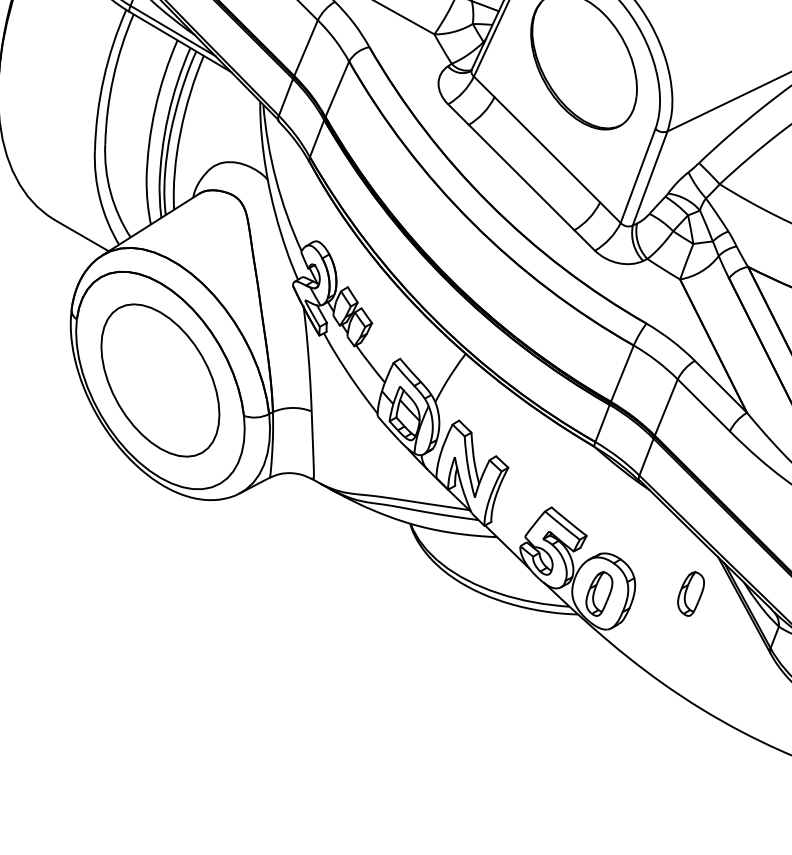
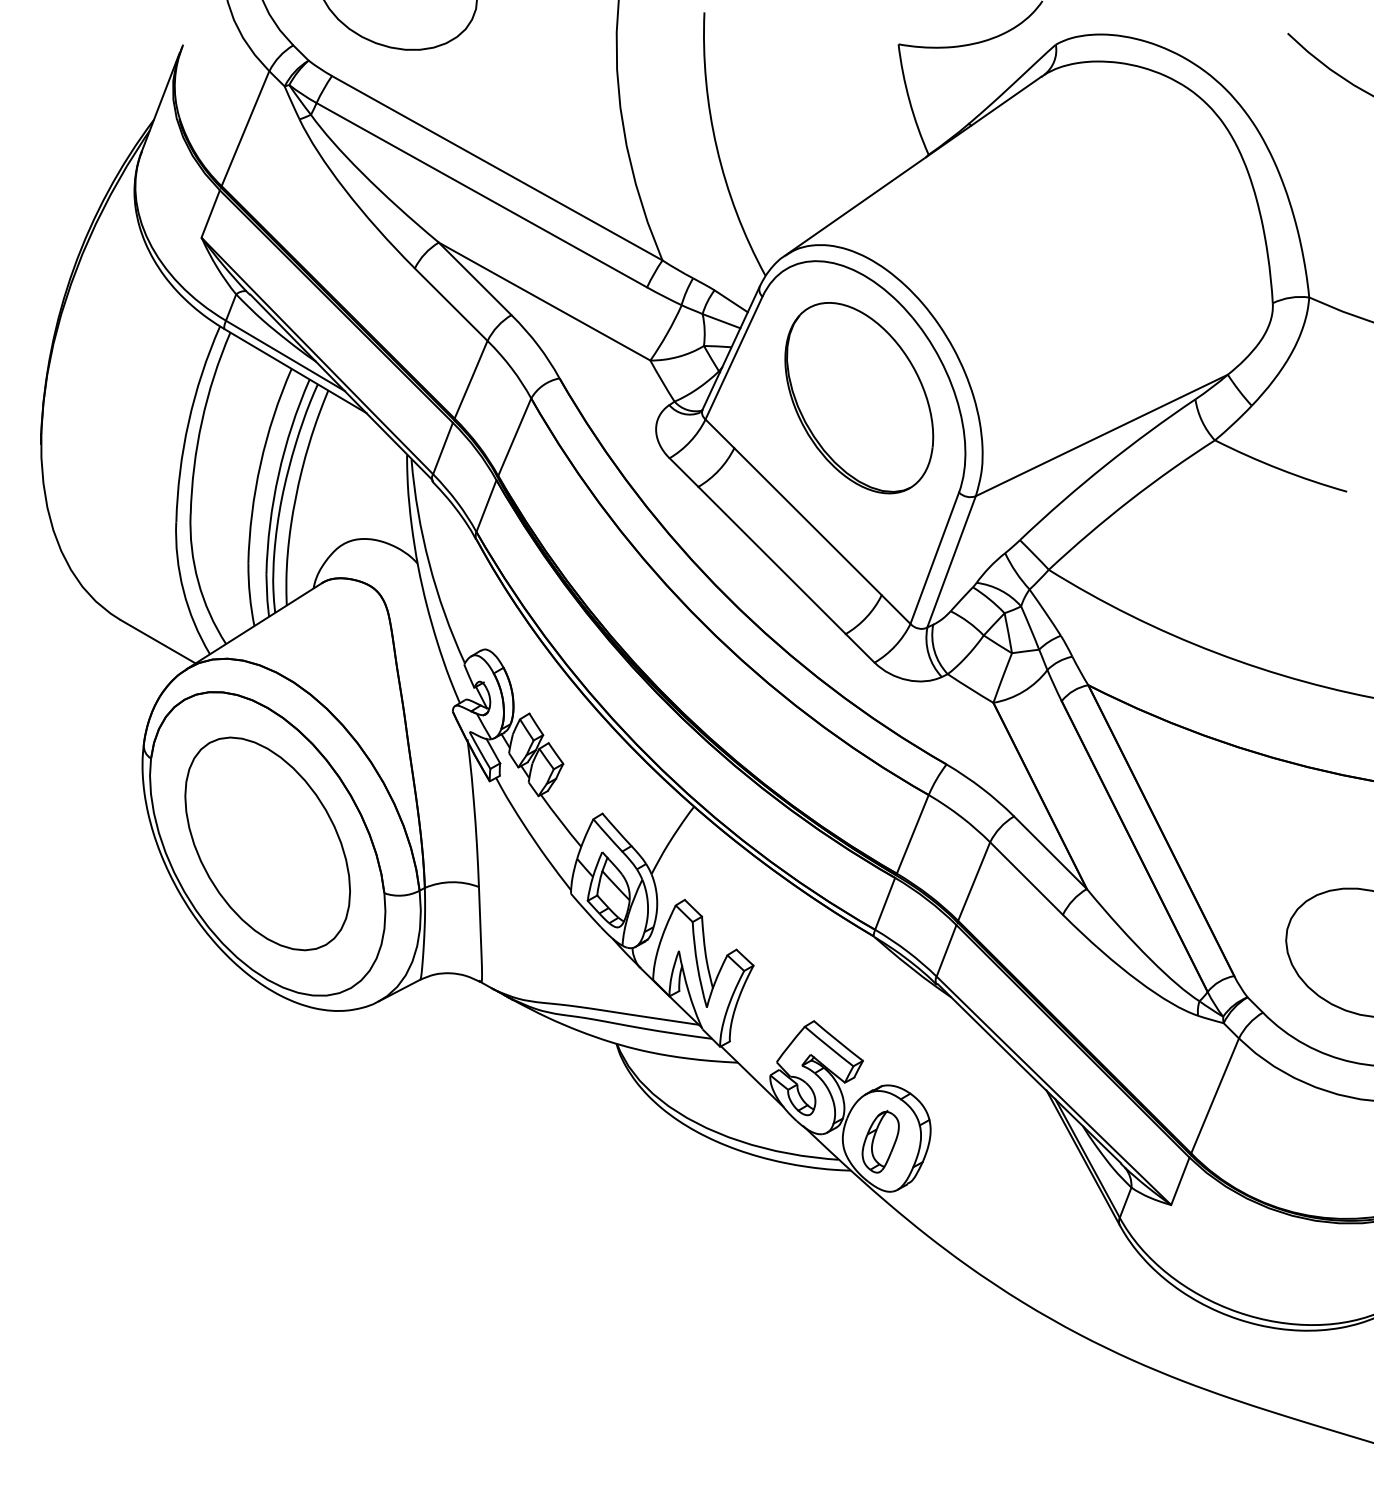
part: (690, 593) -> (1008, 1141), removed

